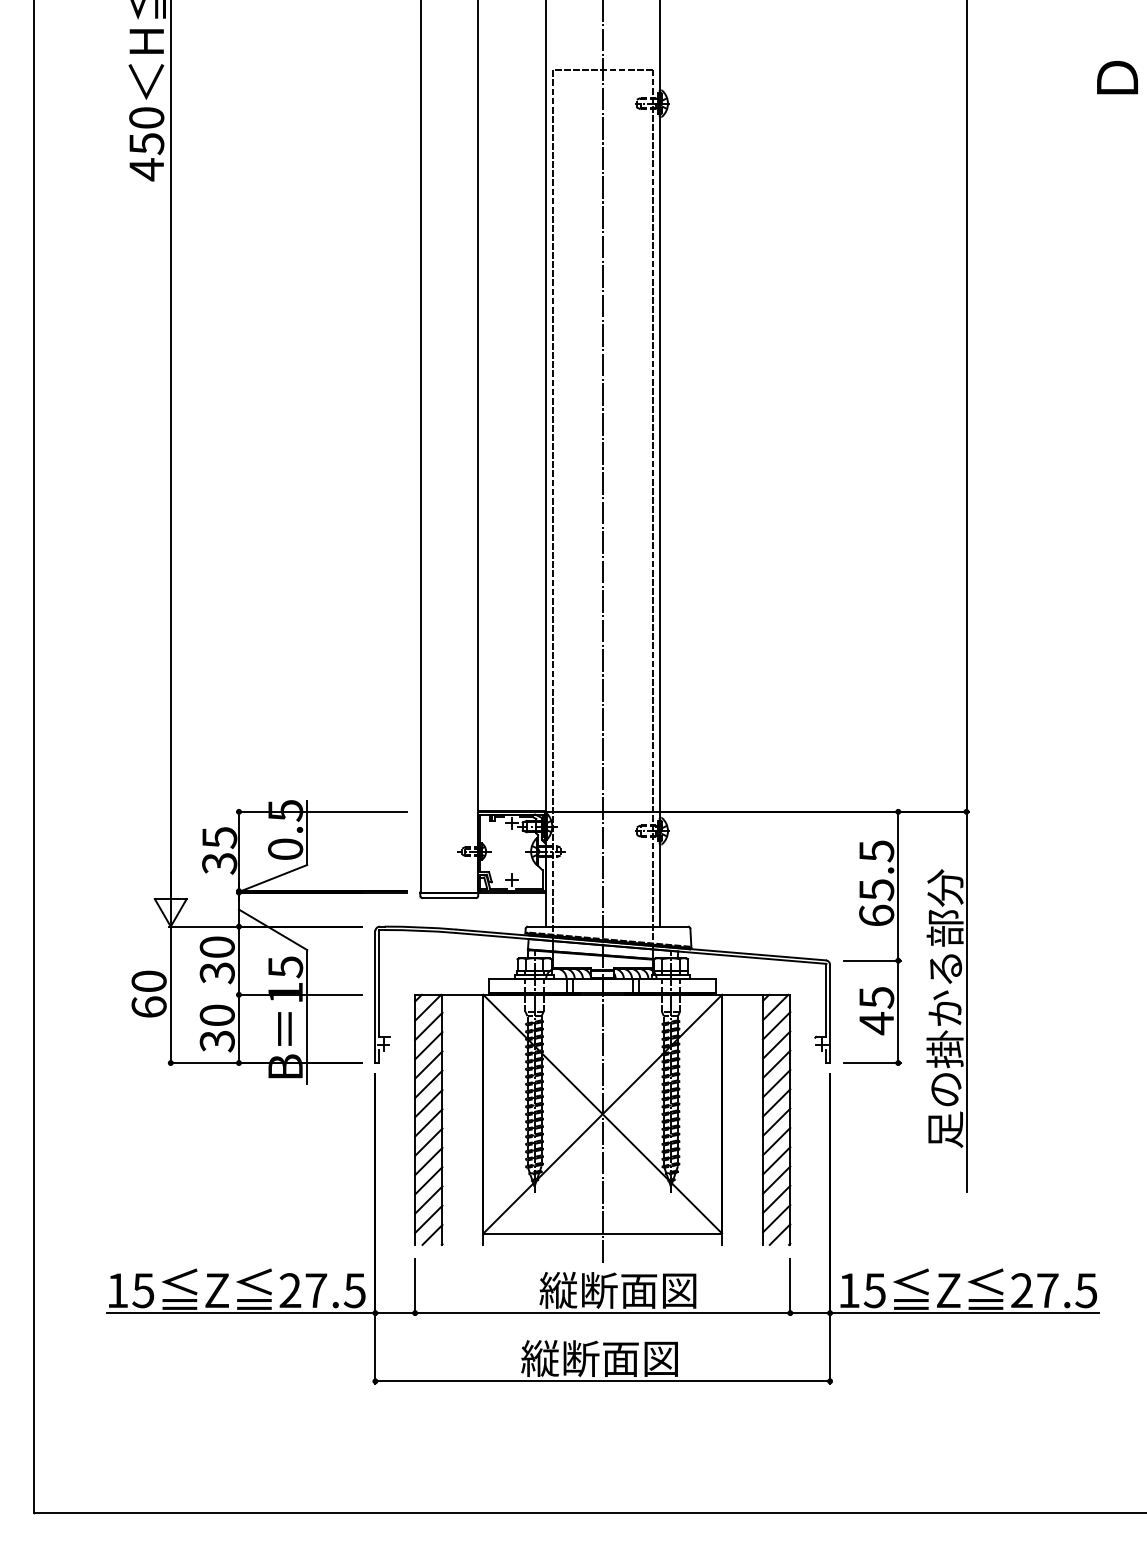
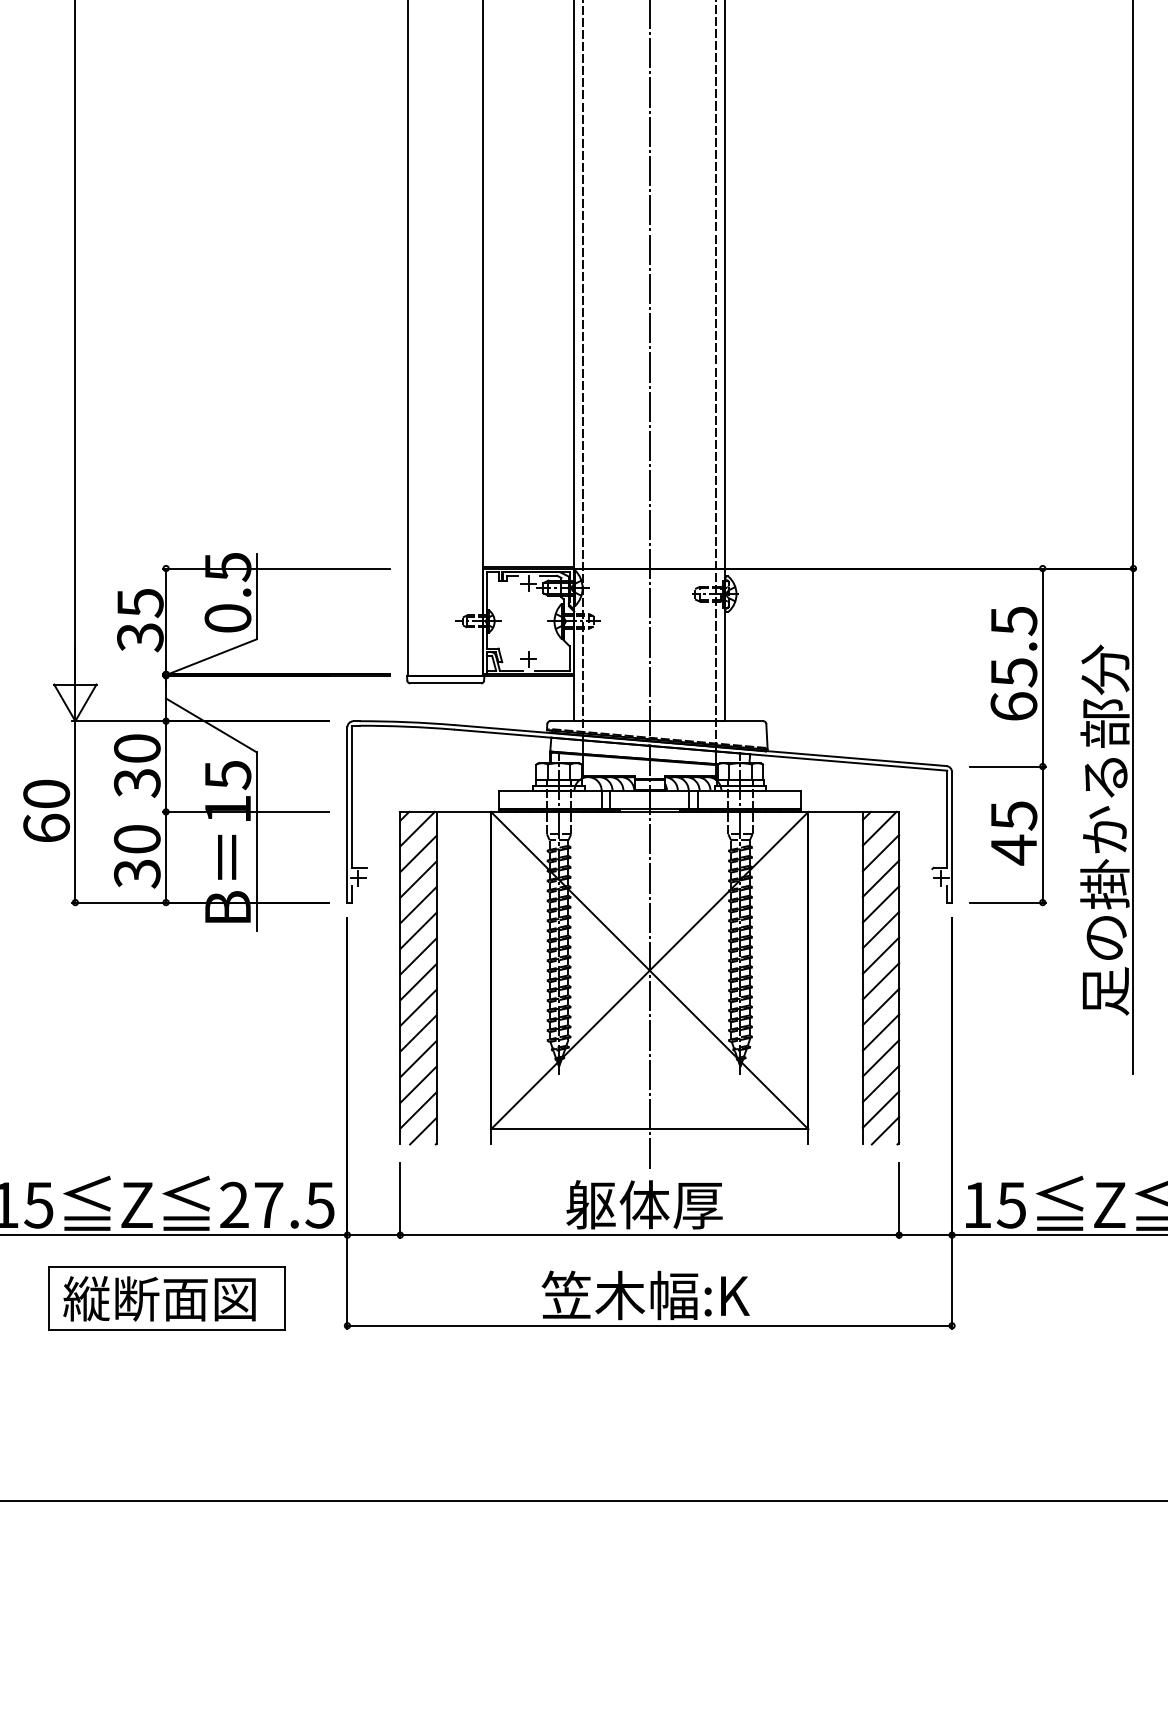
text: (617, 1289) -> (669, 1203), 縦断面図 -> 躯体厚
text: (599, 1358) -> (645, 1295), 縦断面図 -> 笠木幅:K
part: (239, 1360) -> (166, 1298), added

